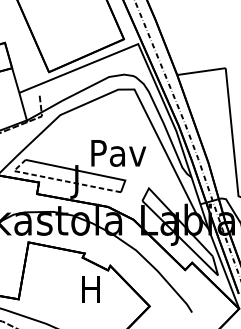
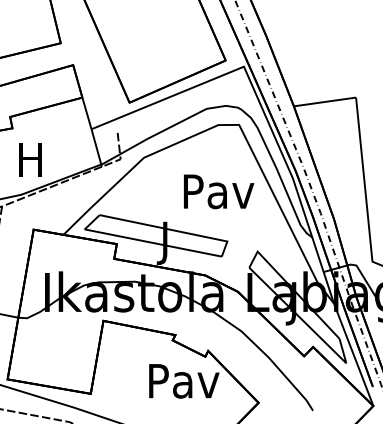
text: (119, 153) -> (219, 191), moved
line: (59, 179) -> (142, 240), dashed -> solid
text: (91, 289) -> (184, 381), H -> Pav

